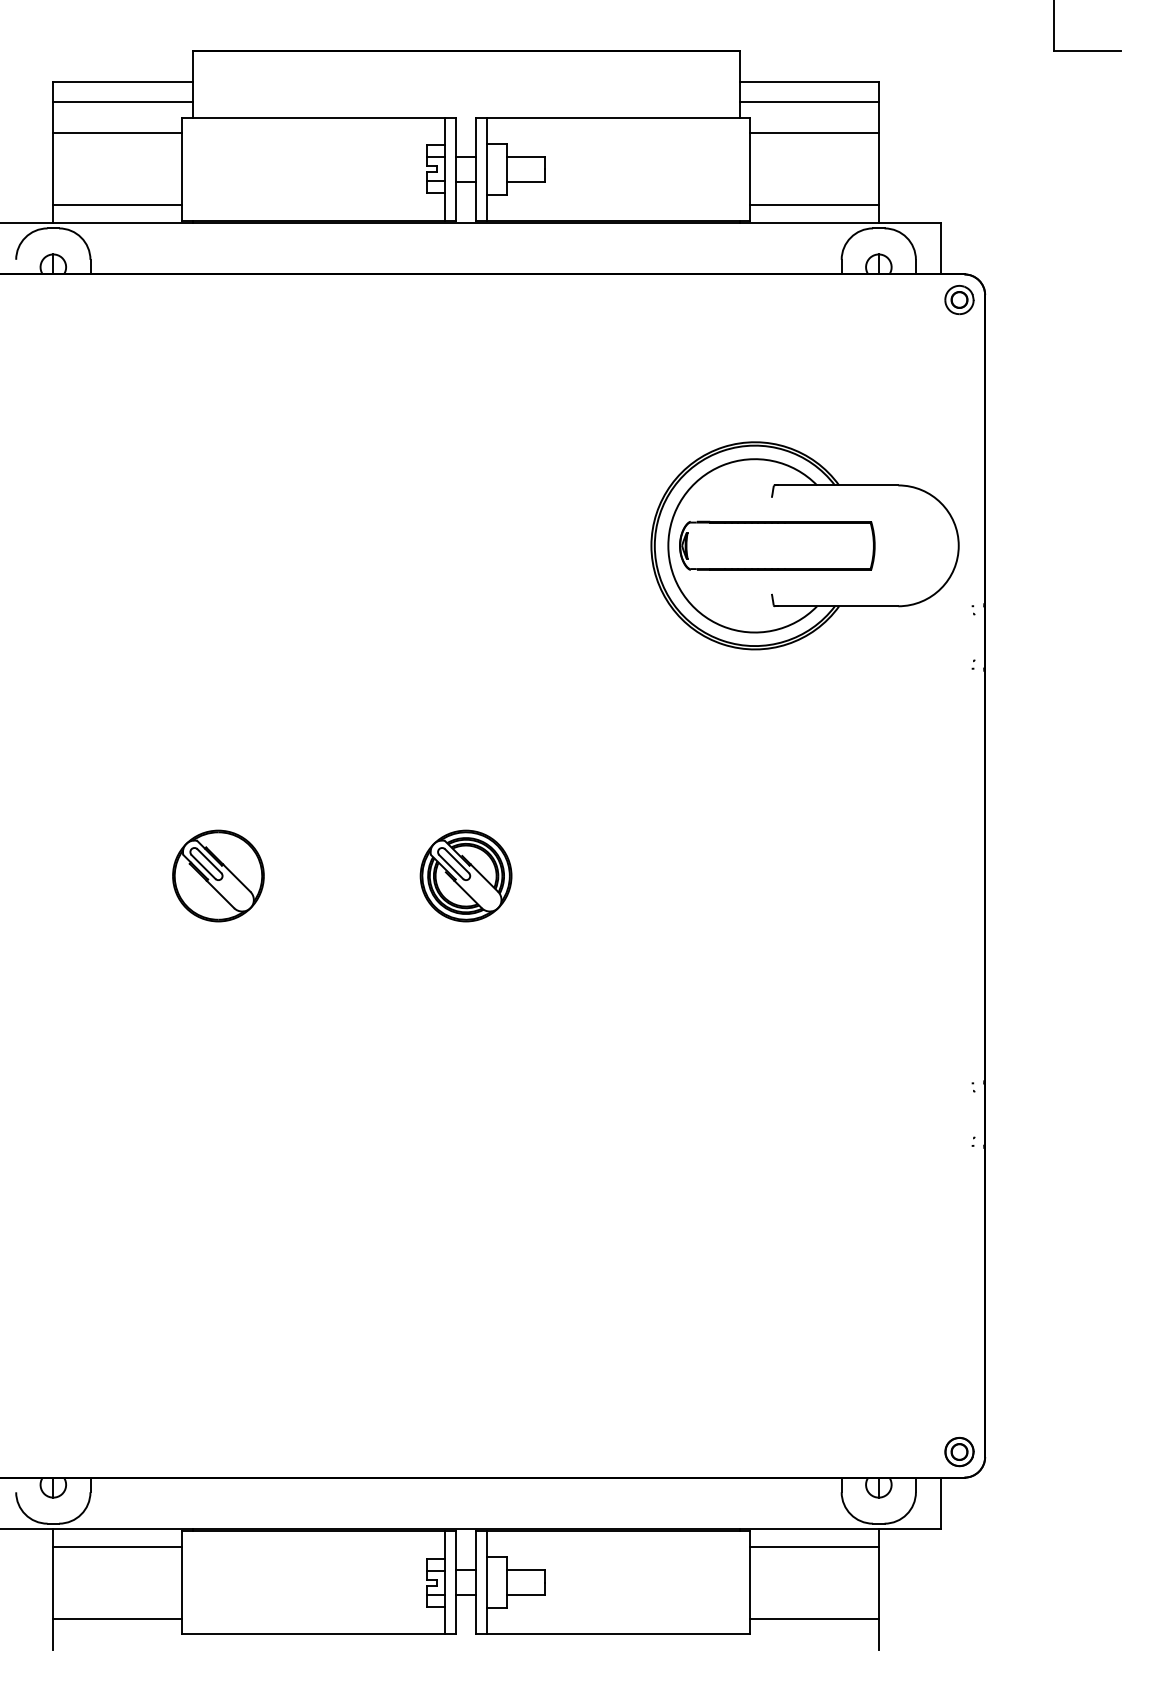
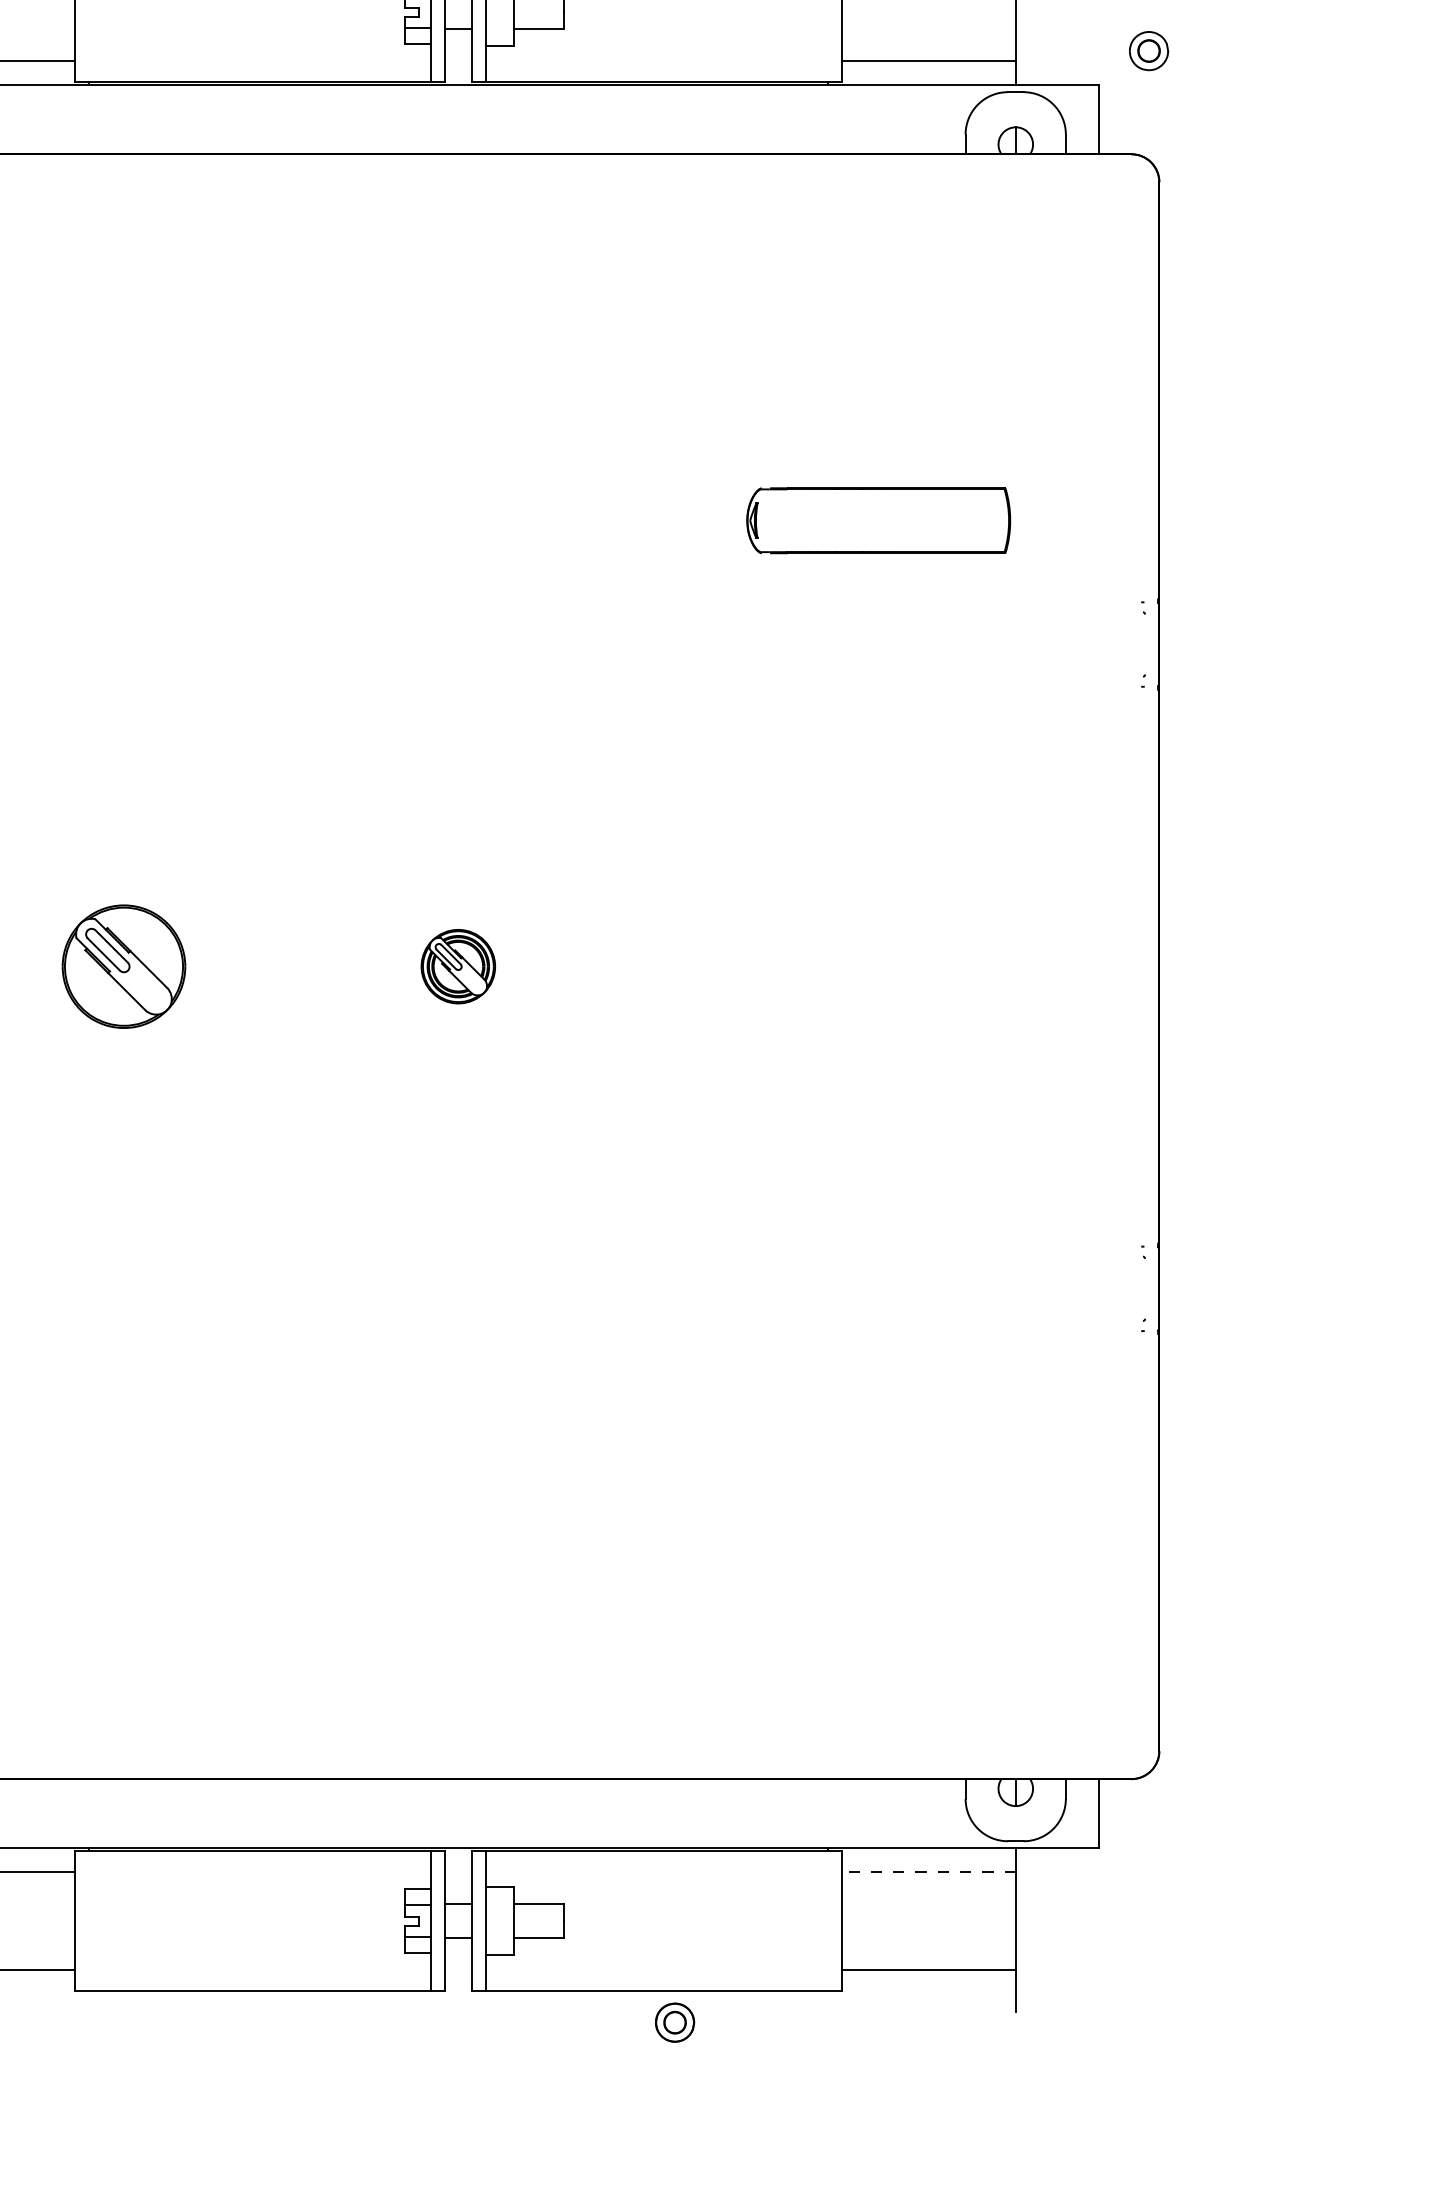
part: (959, 300) -> (1149, 51), moved
part: (804, 545) -> (915, 520), removed
part: (465, 875) -> (457, 965), size x0.6
part: (959, 1452) -> (675, 2023), moved
line: (814, 1546) -> (928, 1872), solid -> dashed

